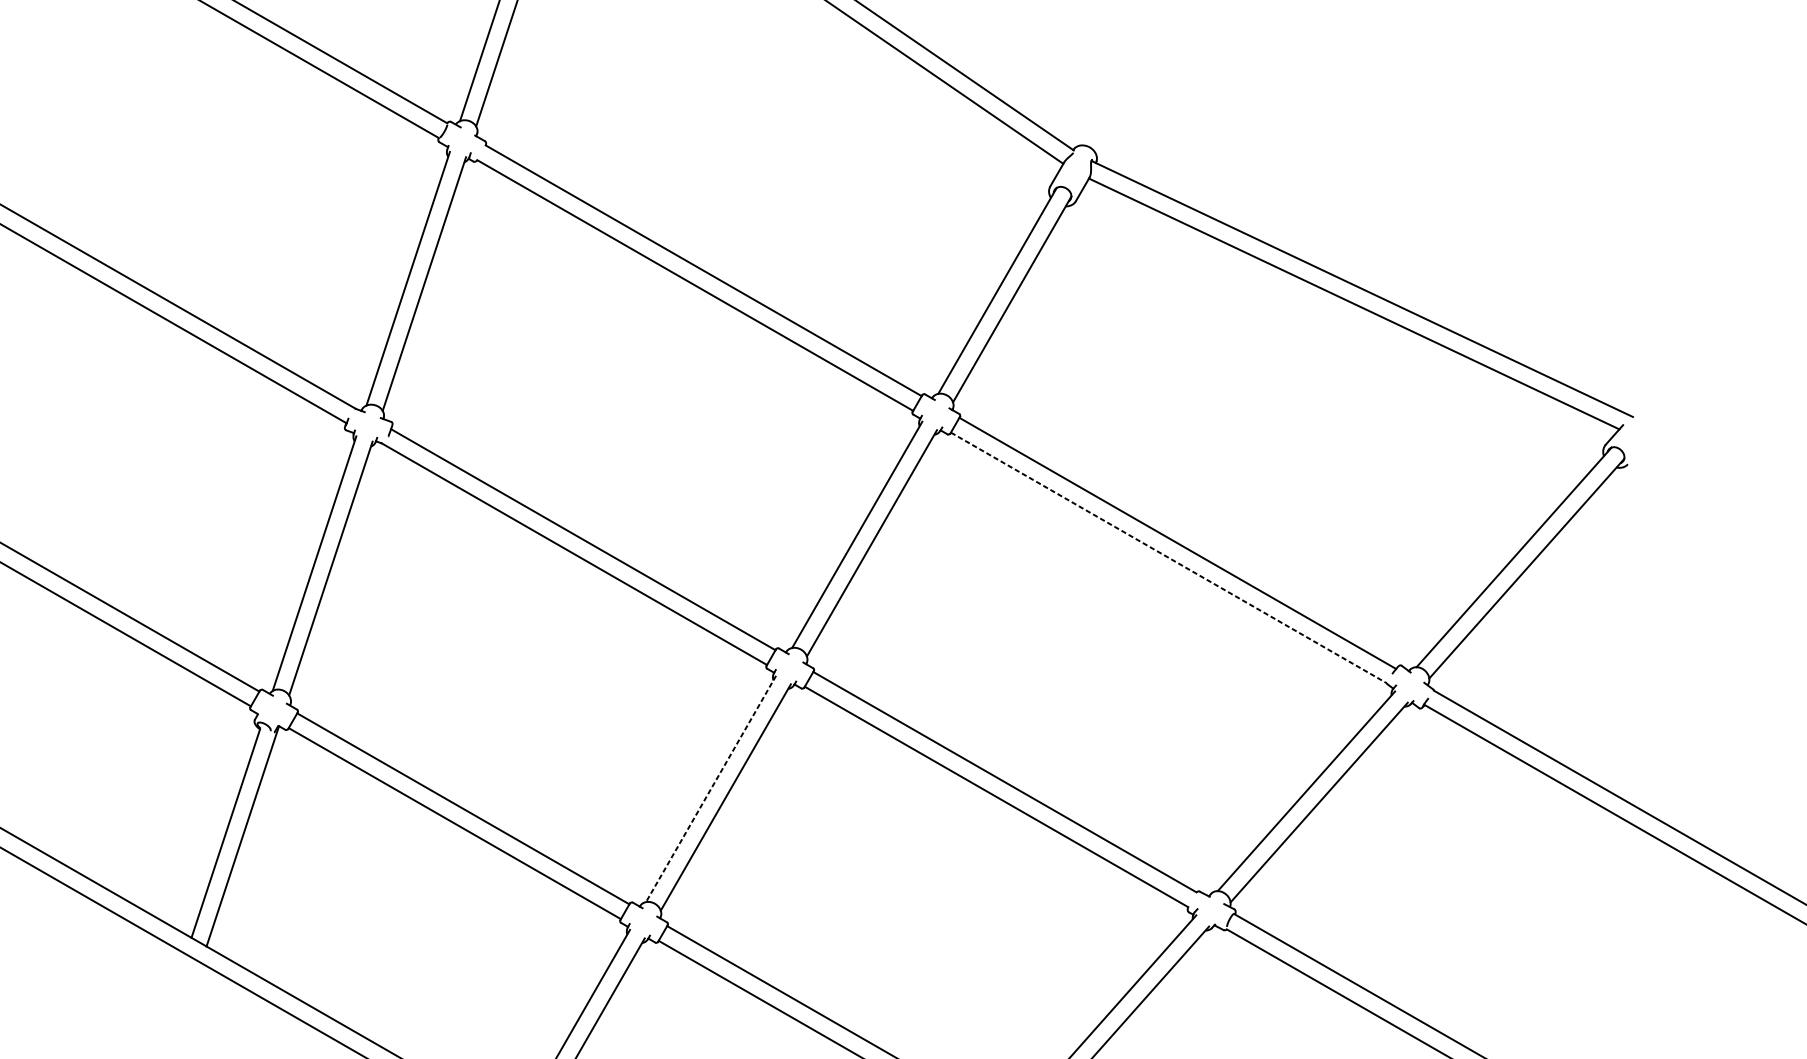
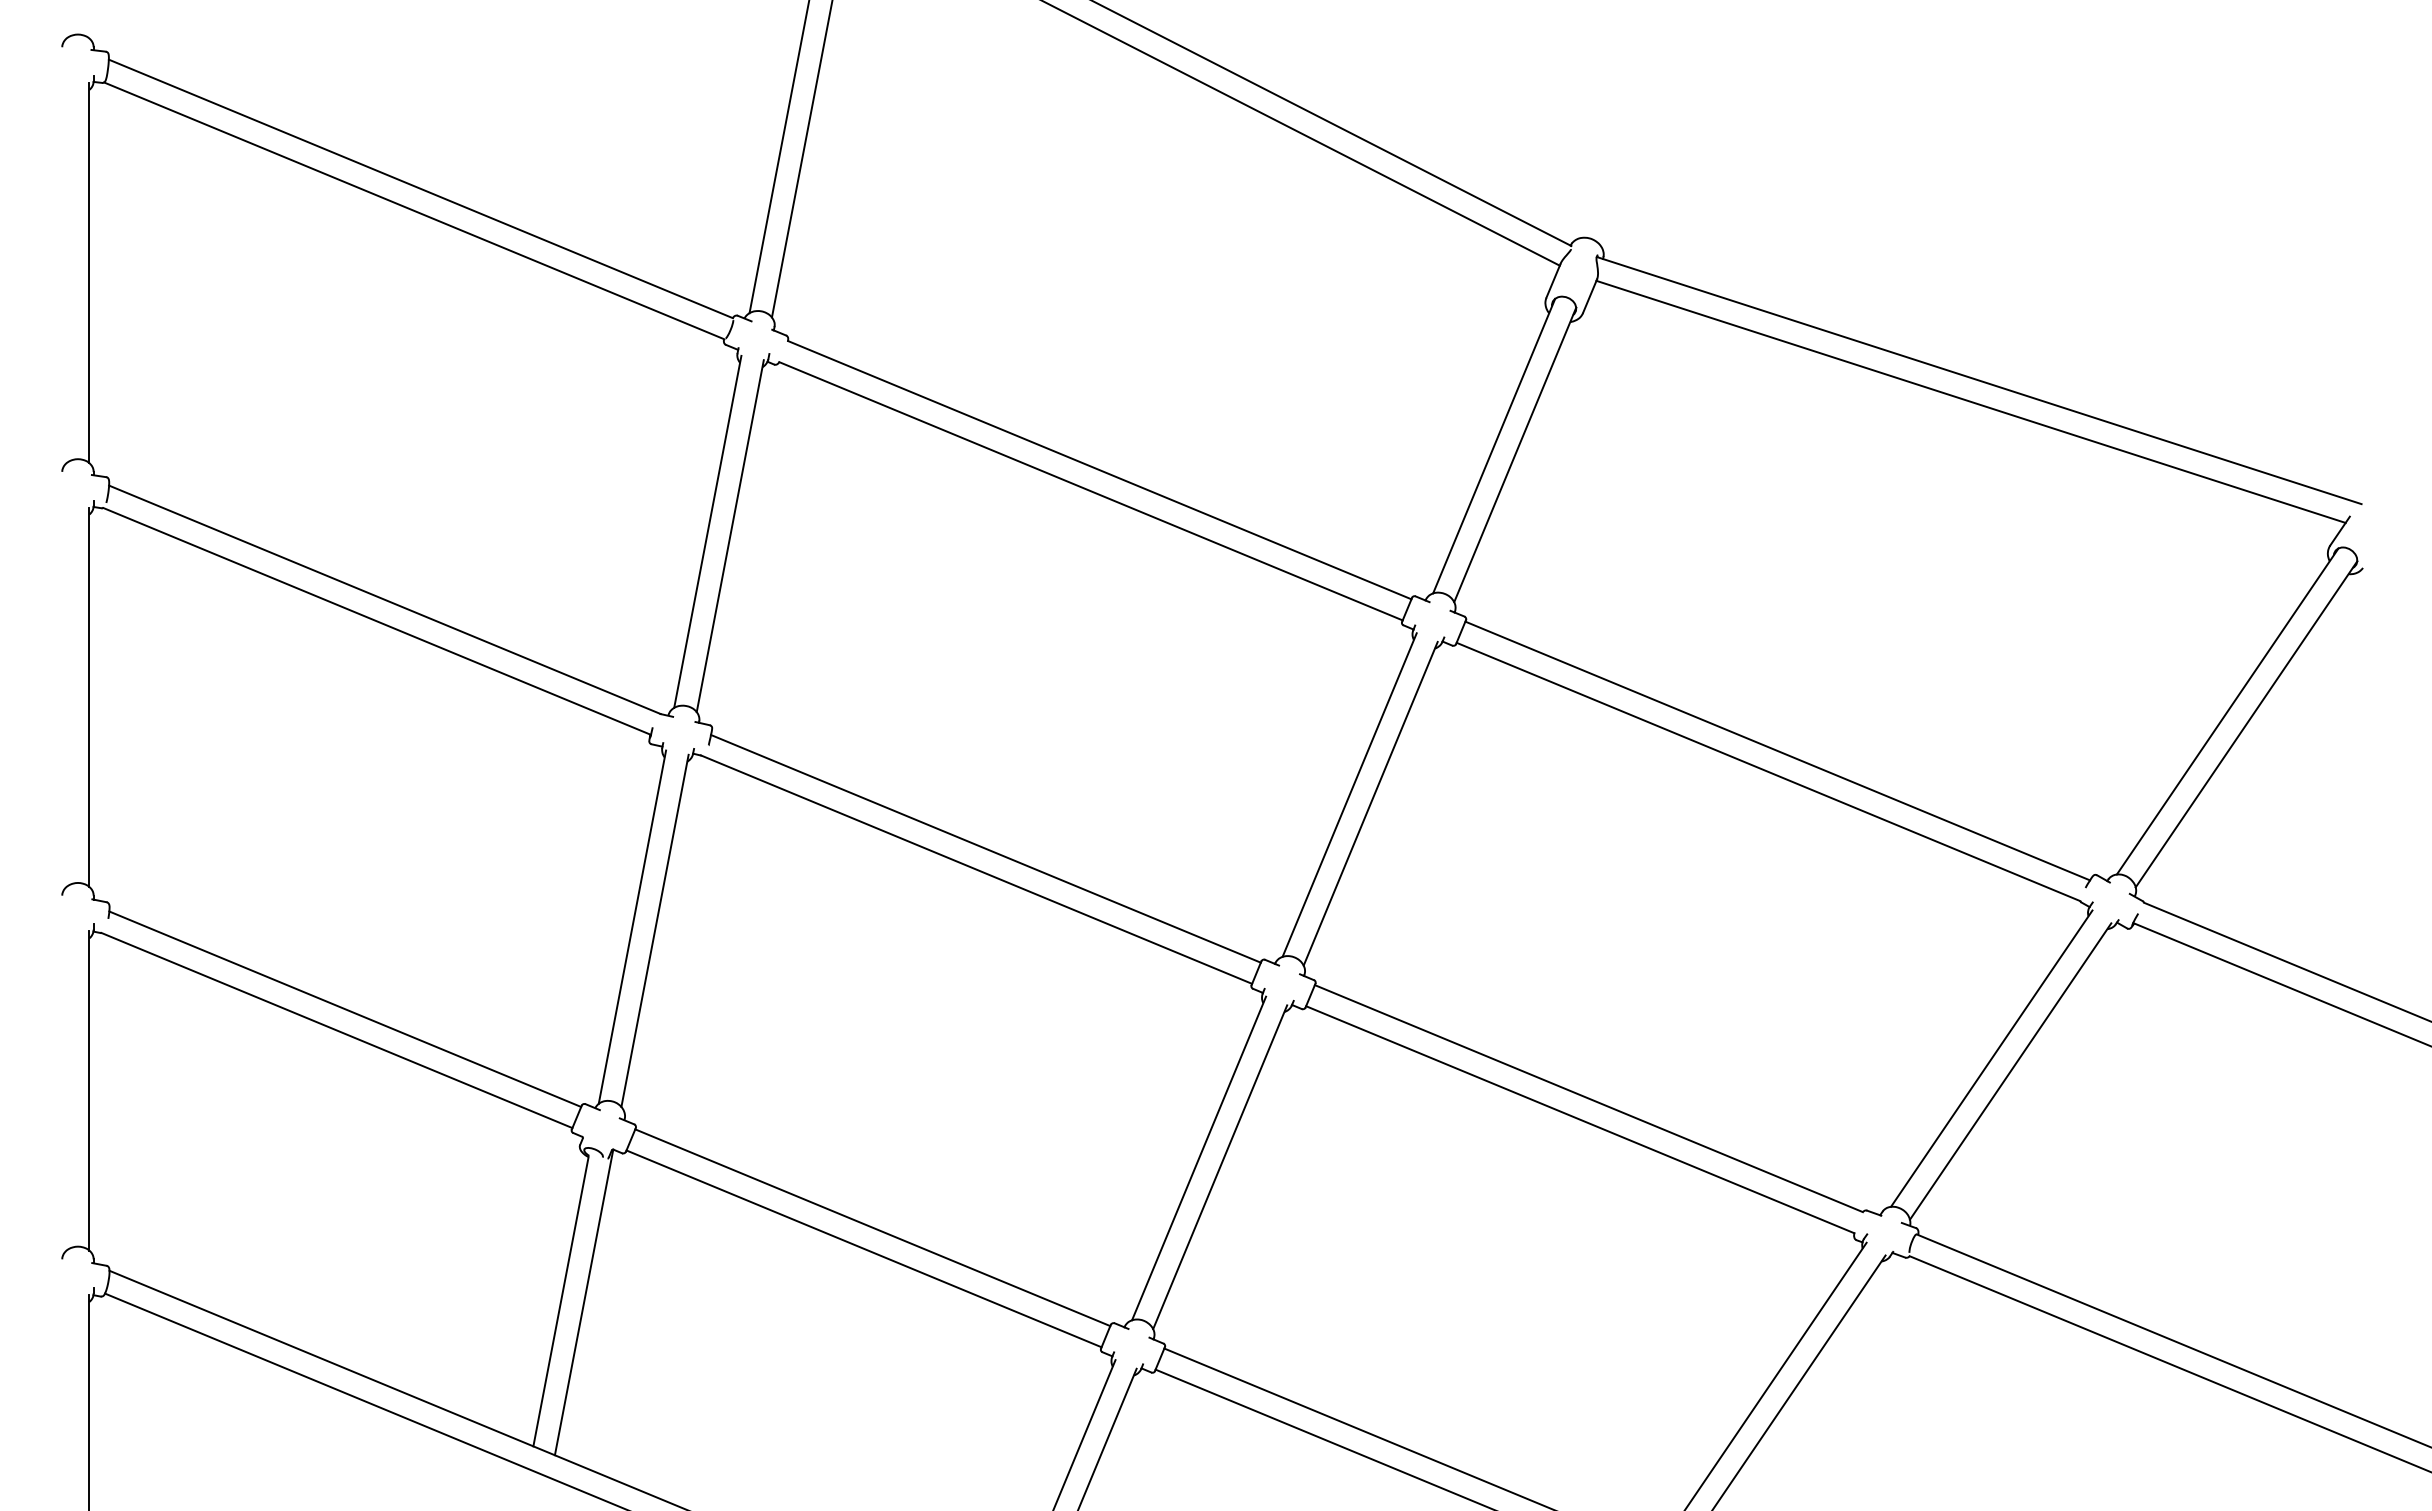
line: (1168, 558) -> (1768, 772), dashed -> solid
line: (710, 788) -> (1198, 1158), dashed -> solid

